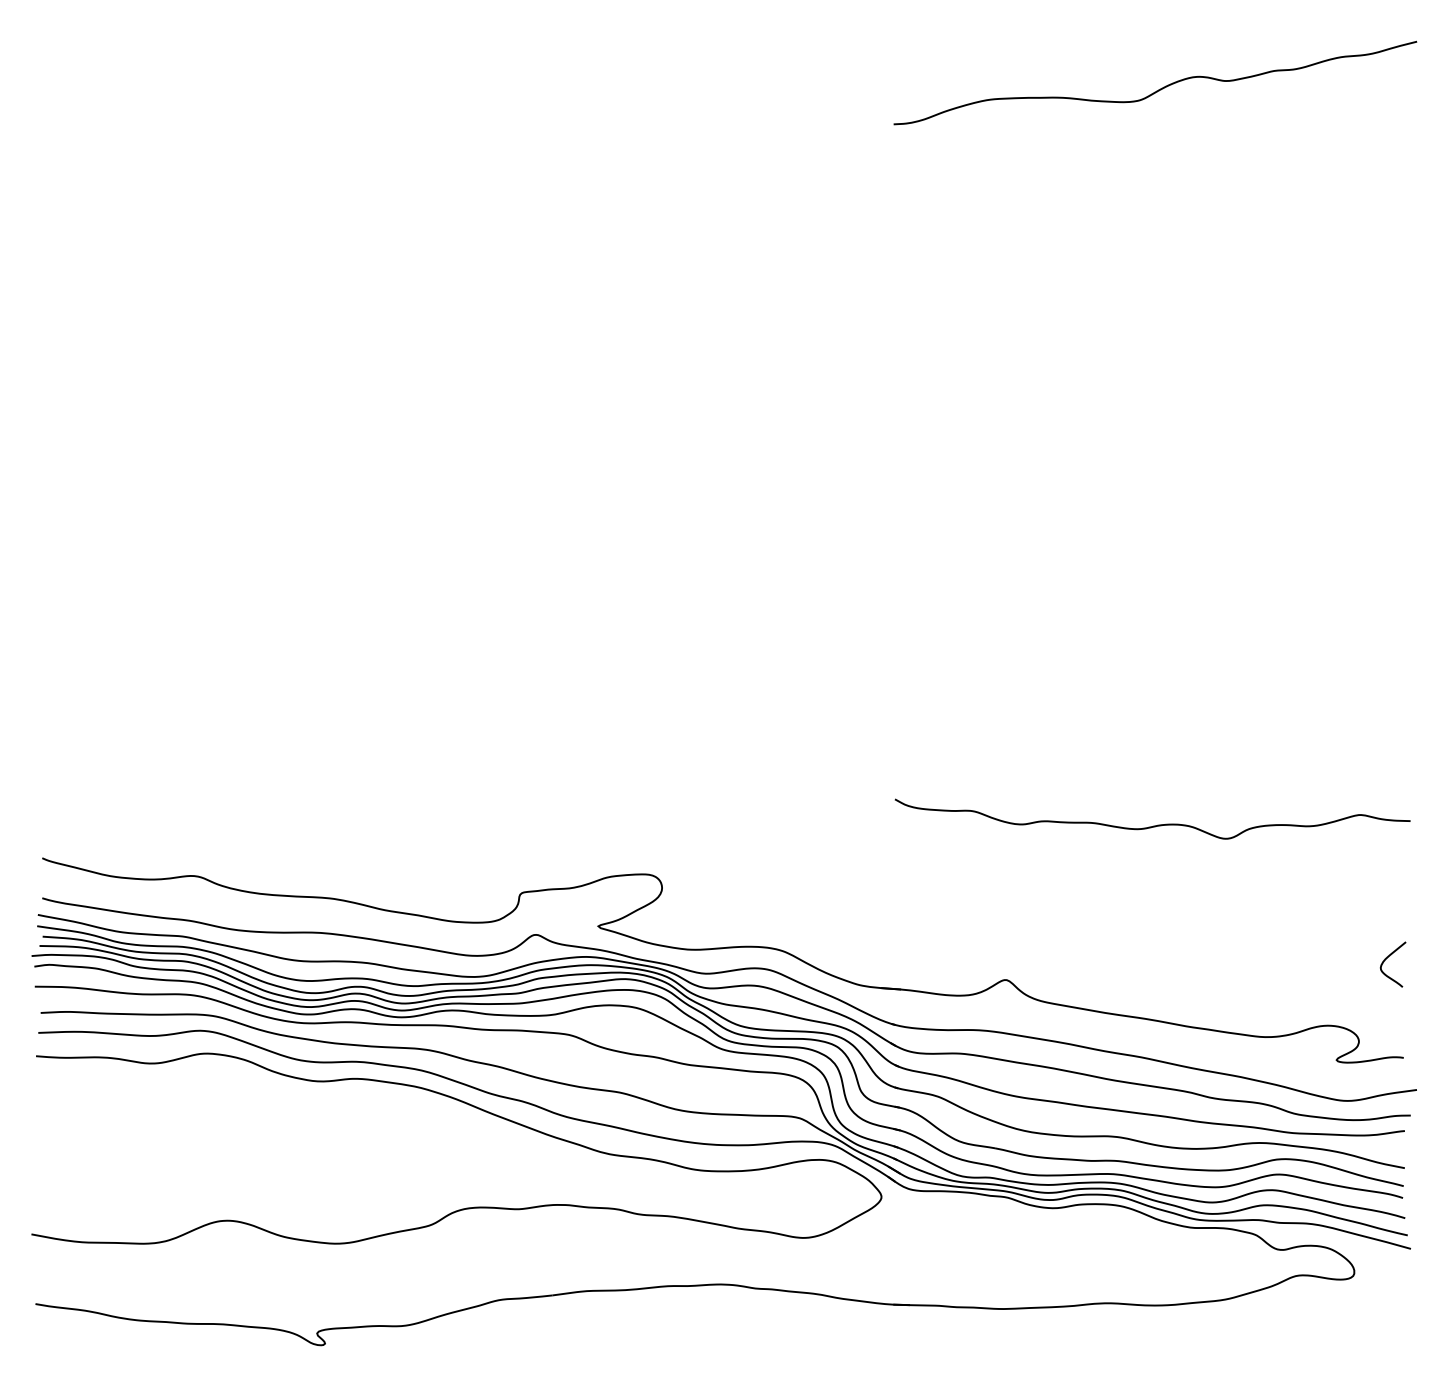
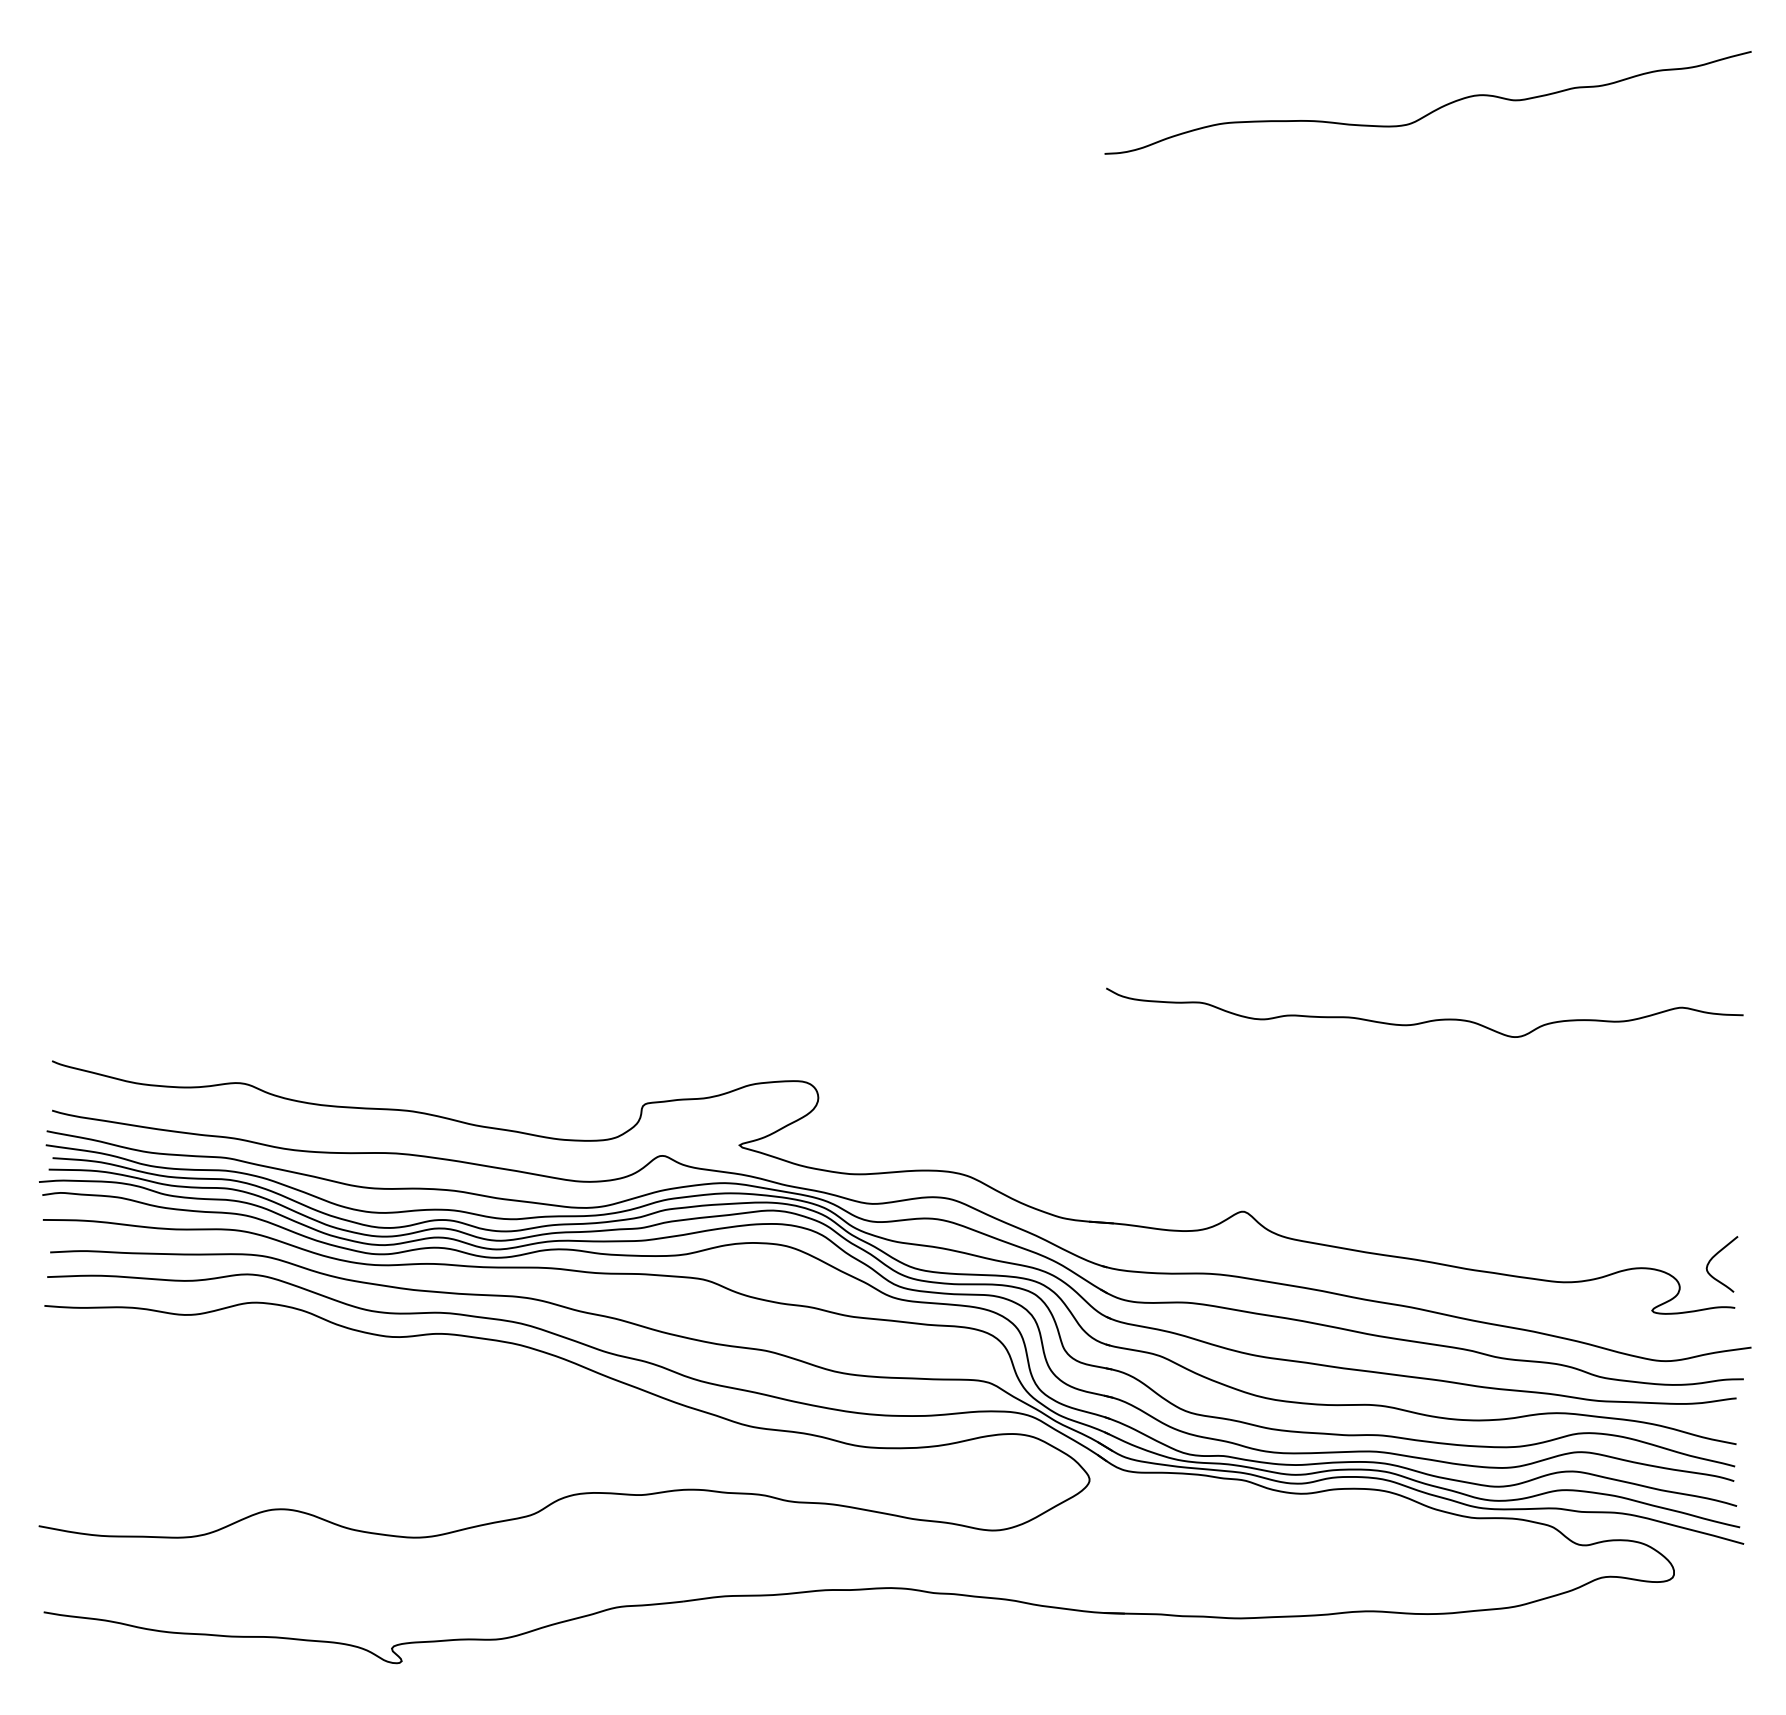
curve: (1387, 958) -> (1715, 1256), moved

